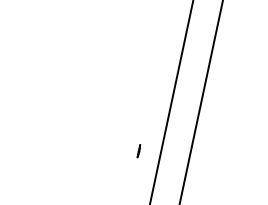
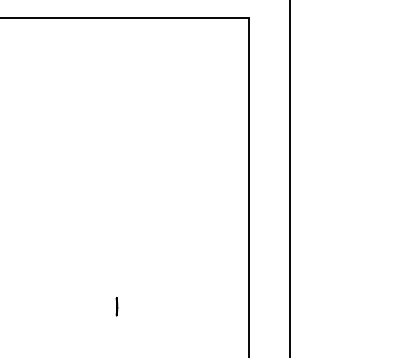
line: (138, 150) -> (116, 306), moved

